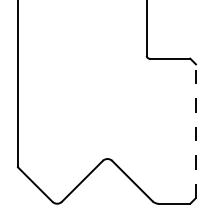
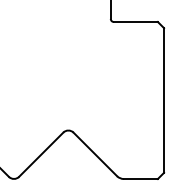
line: (195, 131) -> (163, 100), dashed -> solid

